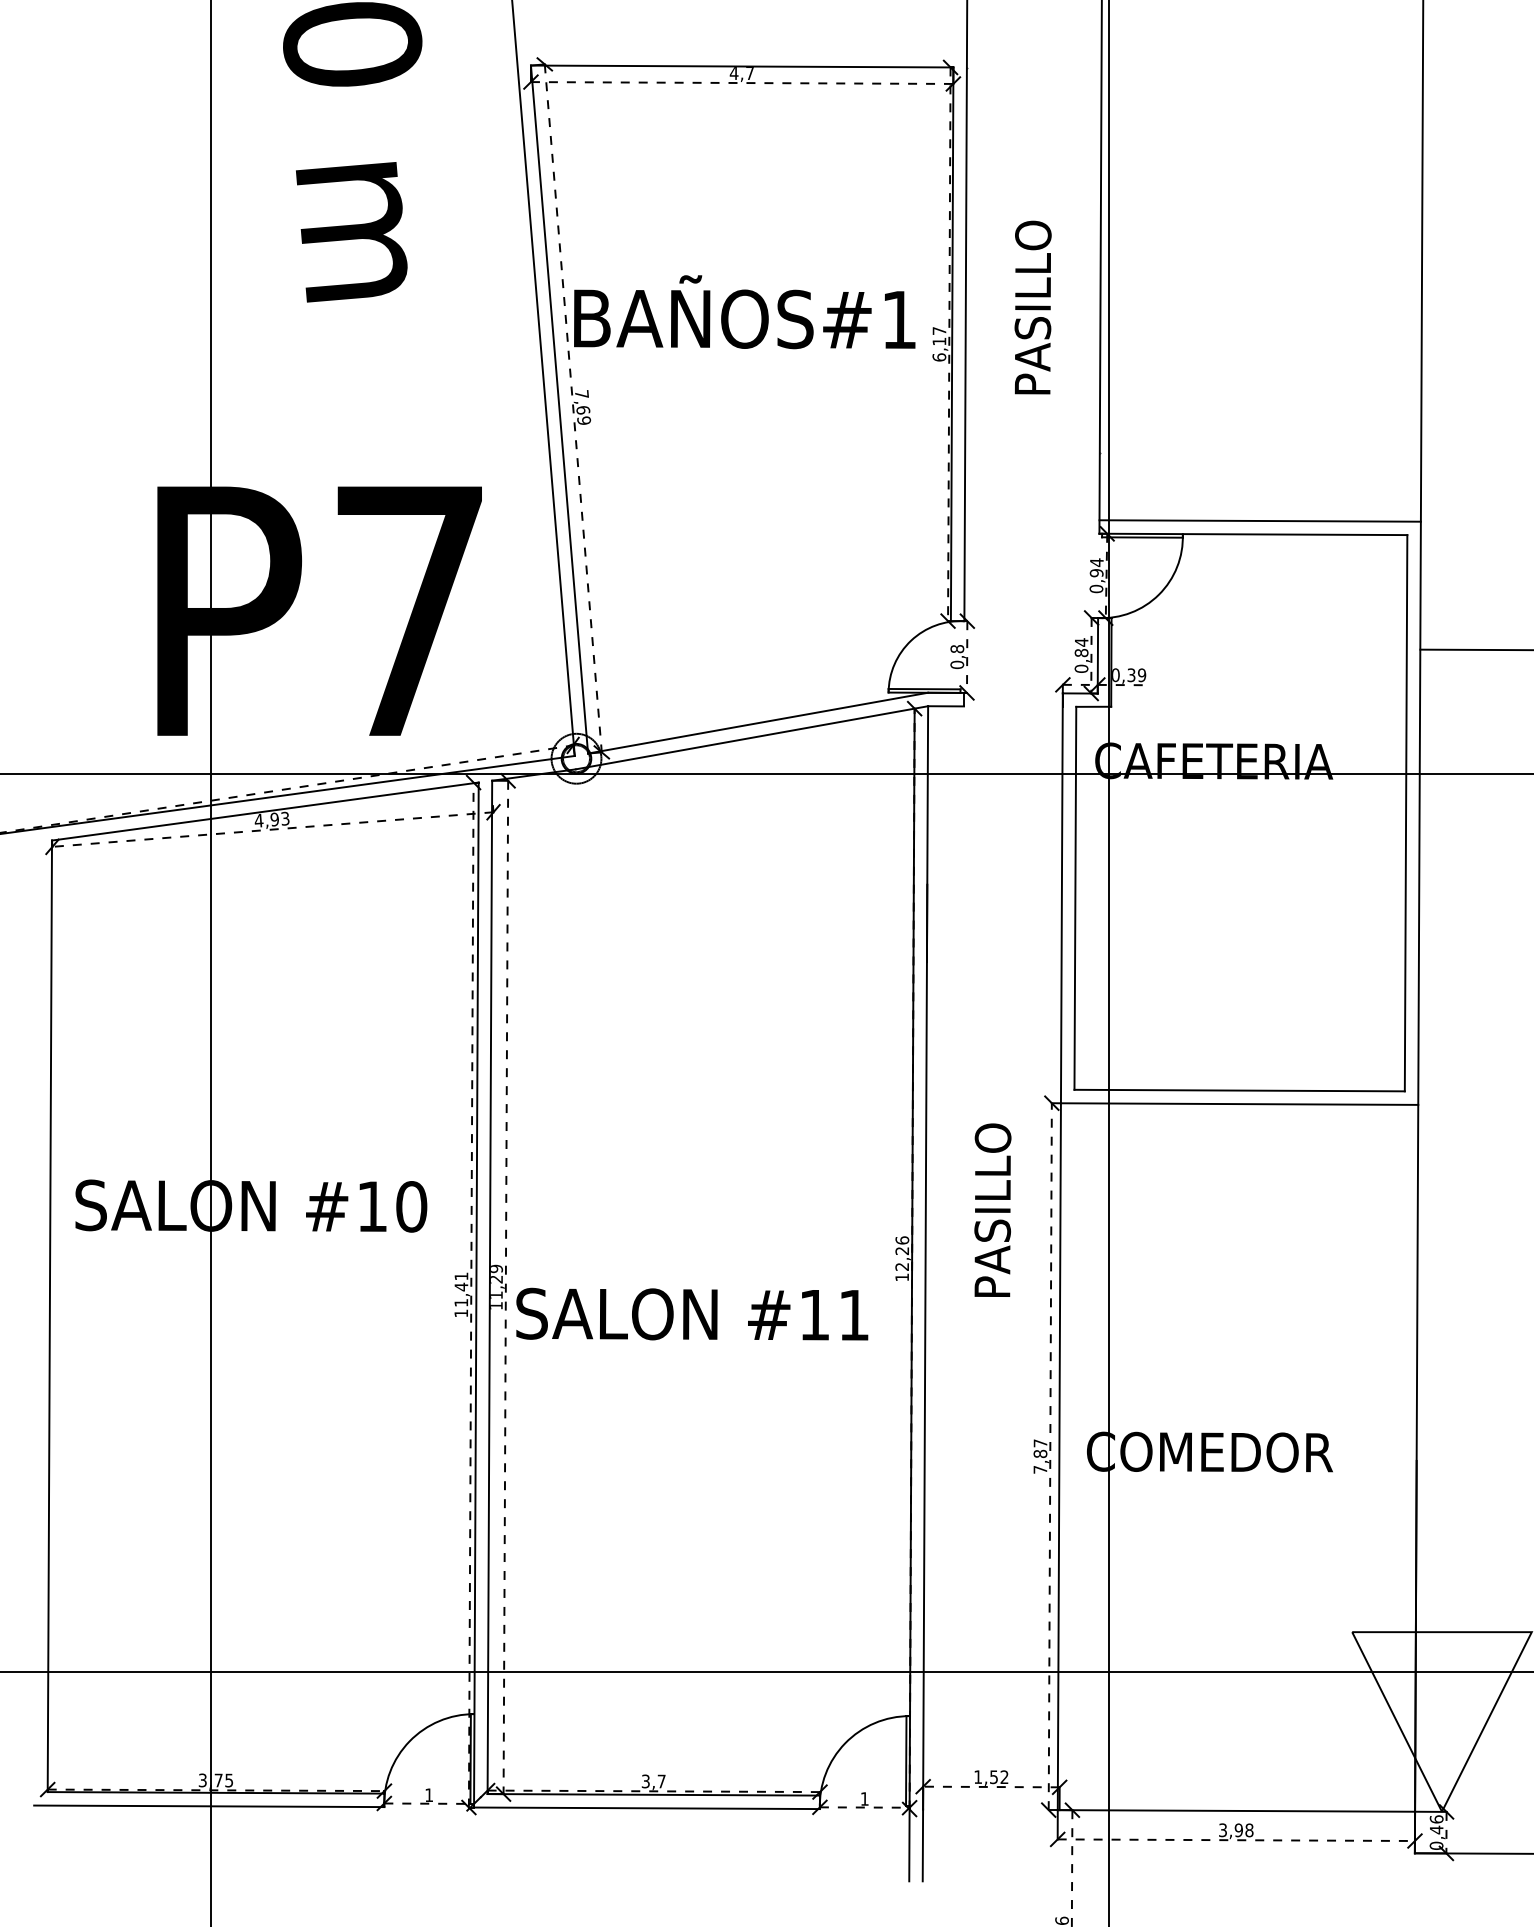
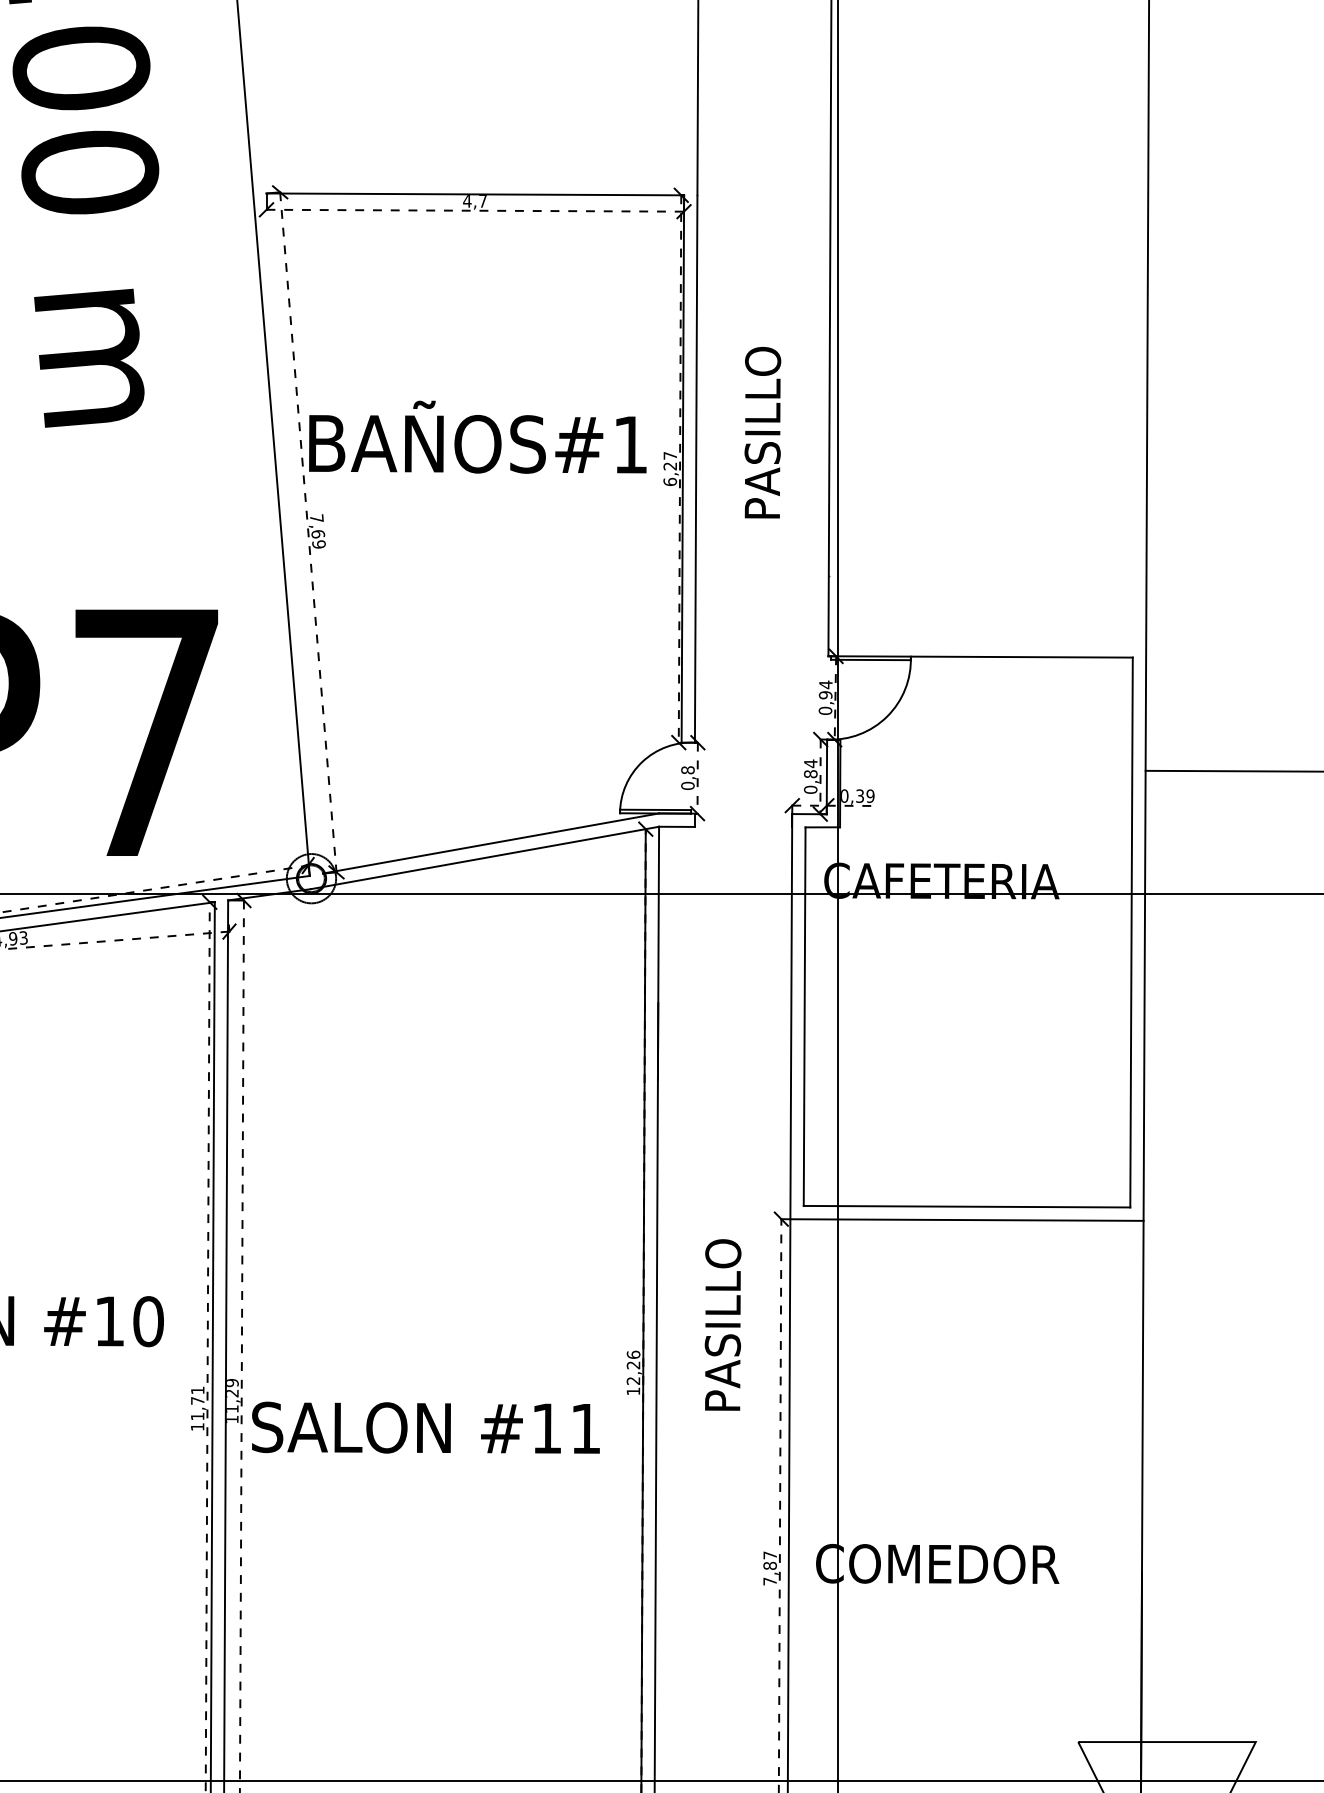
text: (939, 341) -> (670, 466), 6,17 -> 6,27
line: (559, 409) -> (294, 533), removed
line: (1259, 520) -> (986, 643), removed
text: (461, 1286) -> (197, 1400), 11,41 -> 11,71

